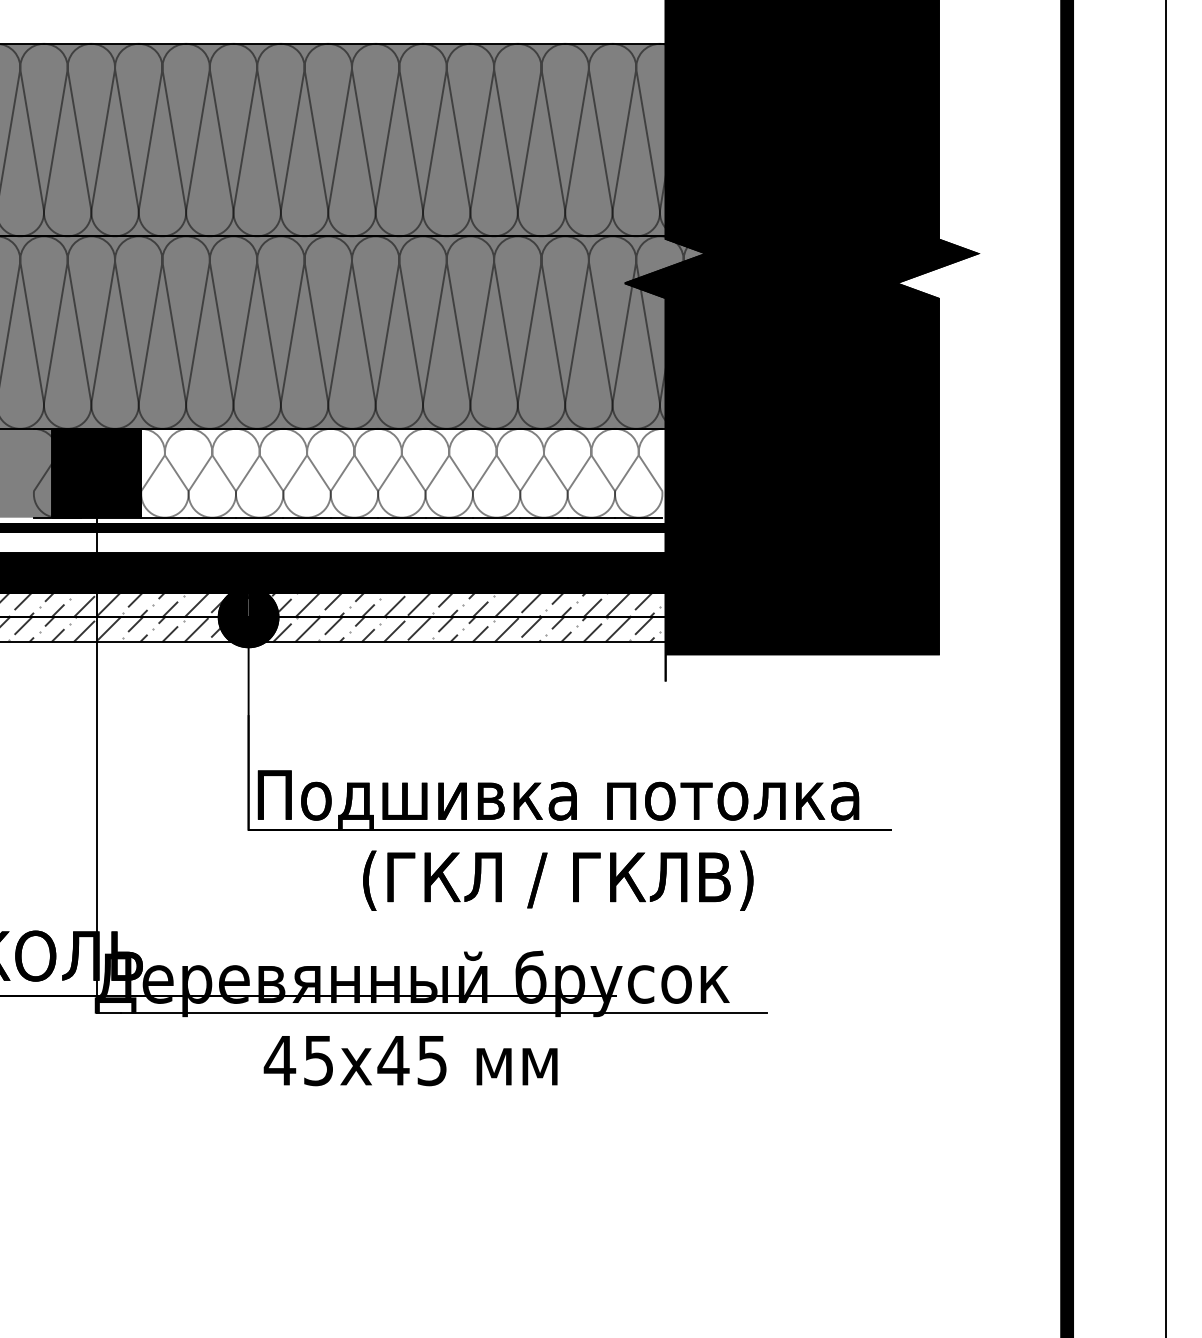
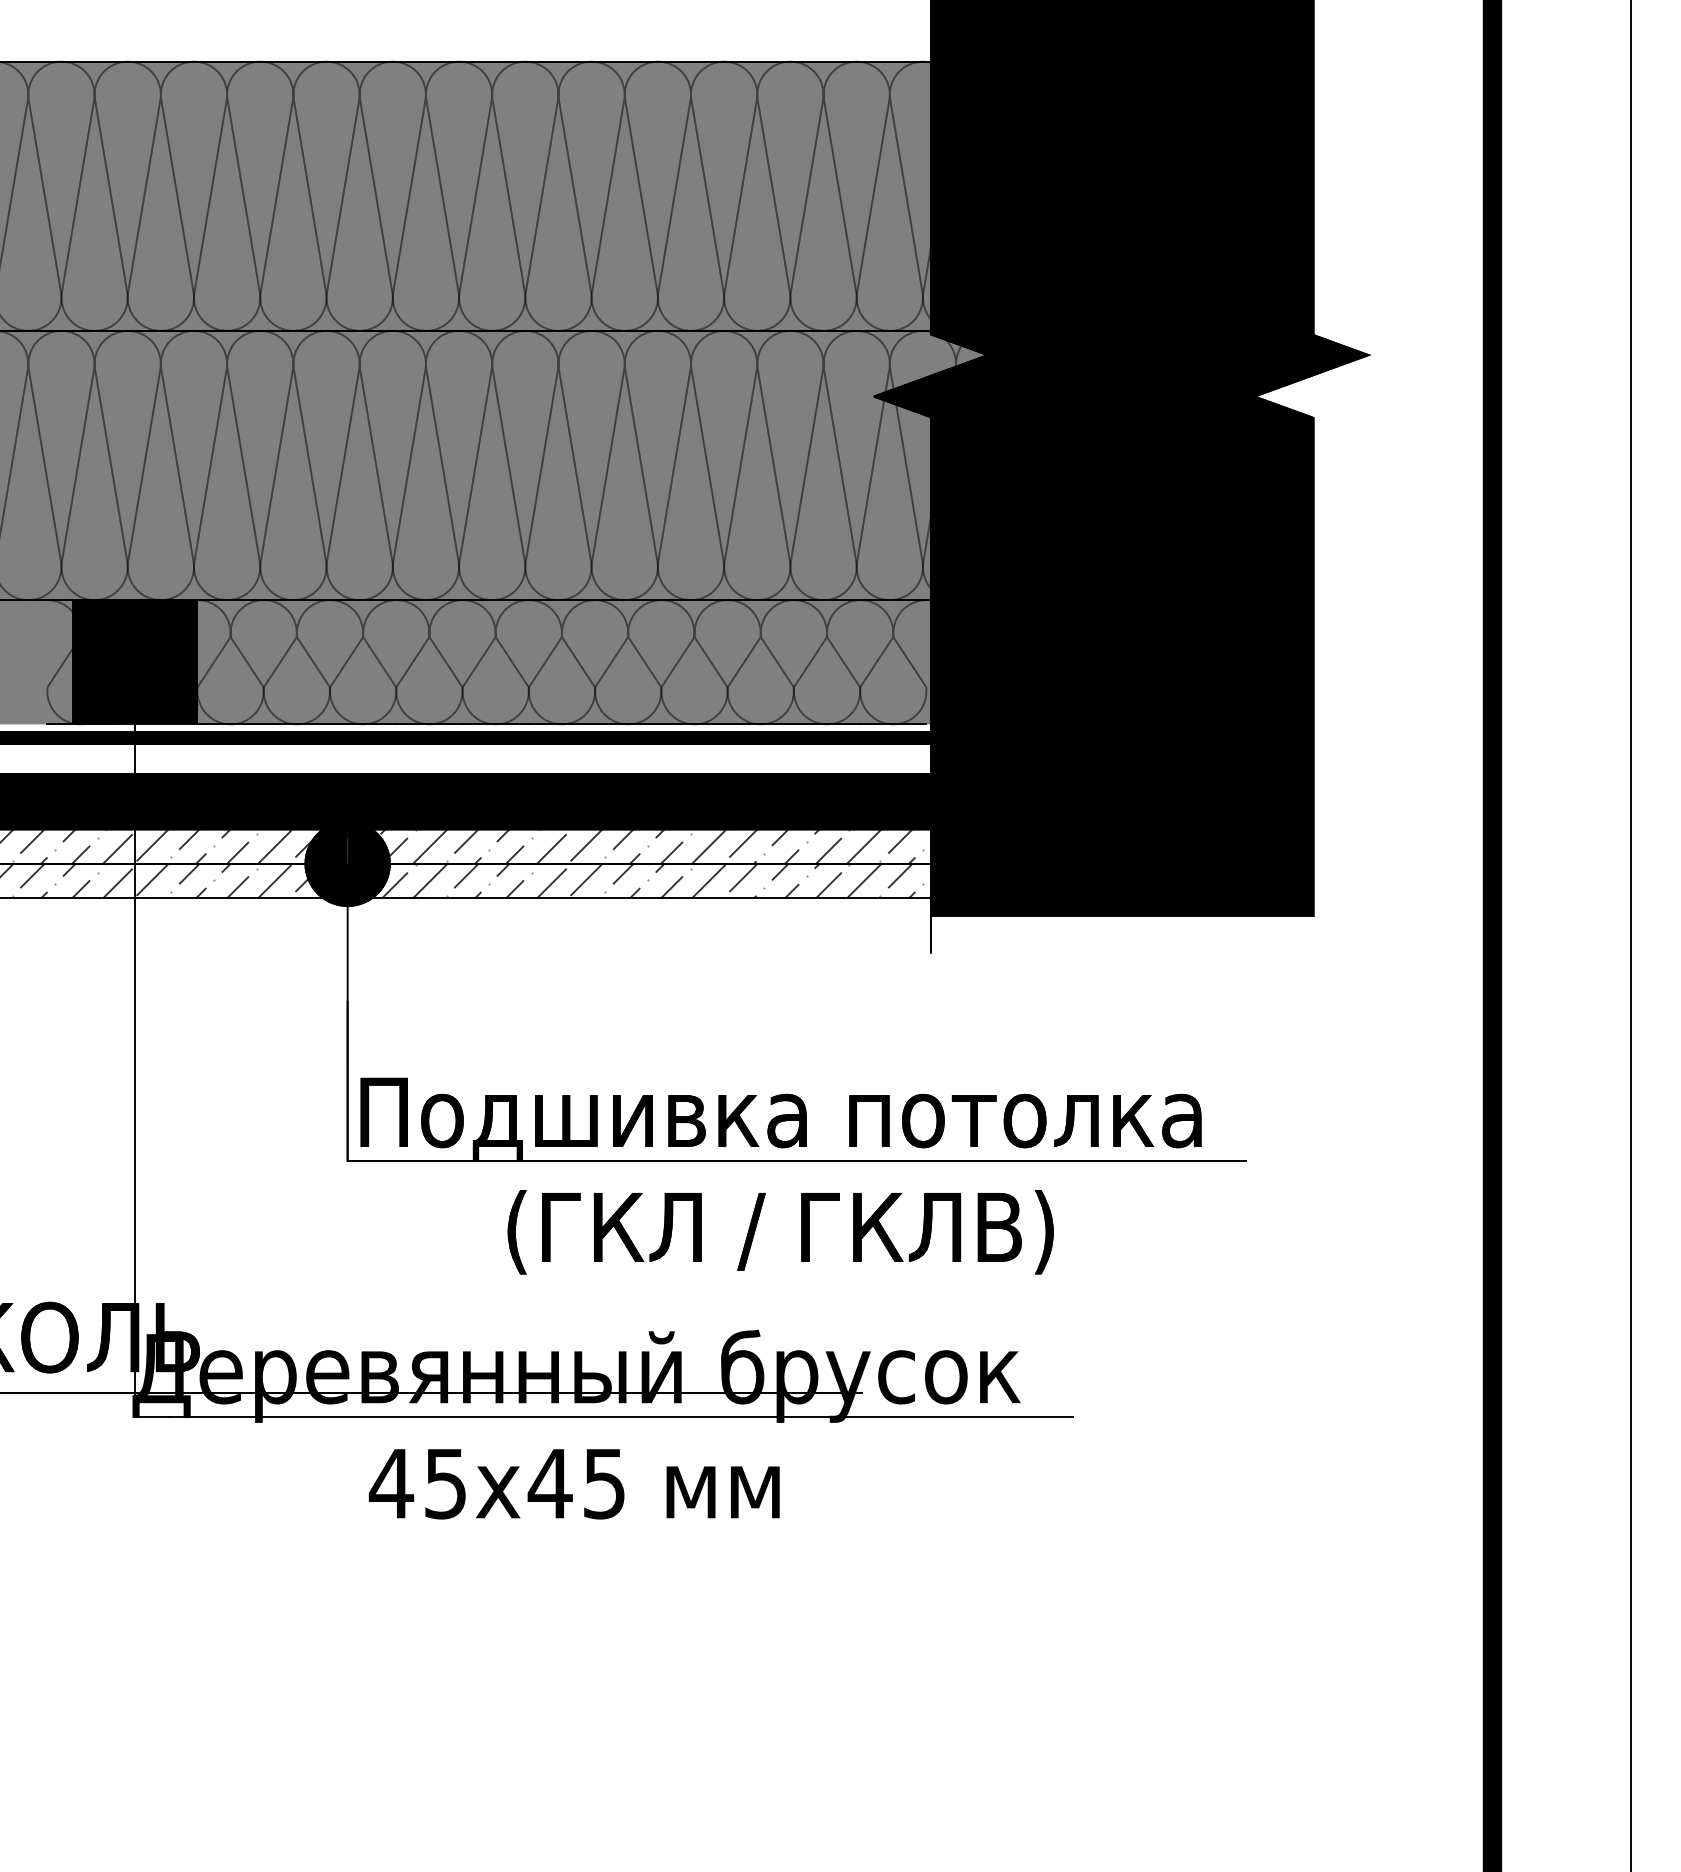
fill: (402, 473) -> (563, 662), added

